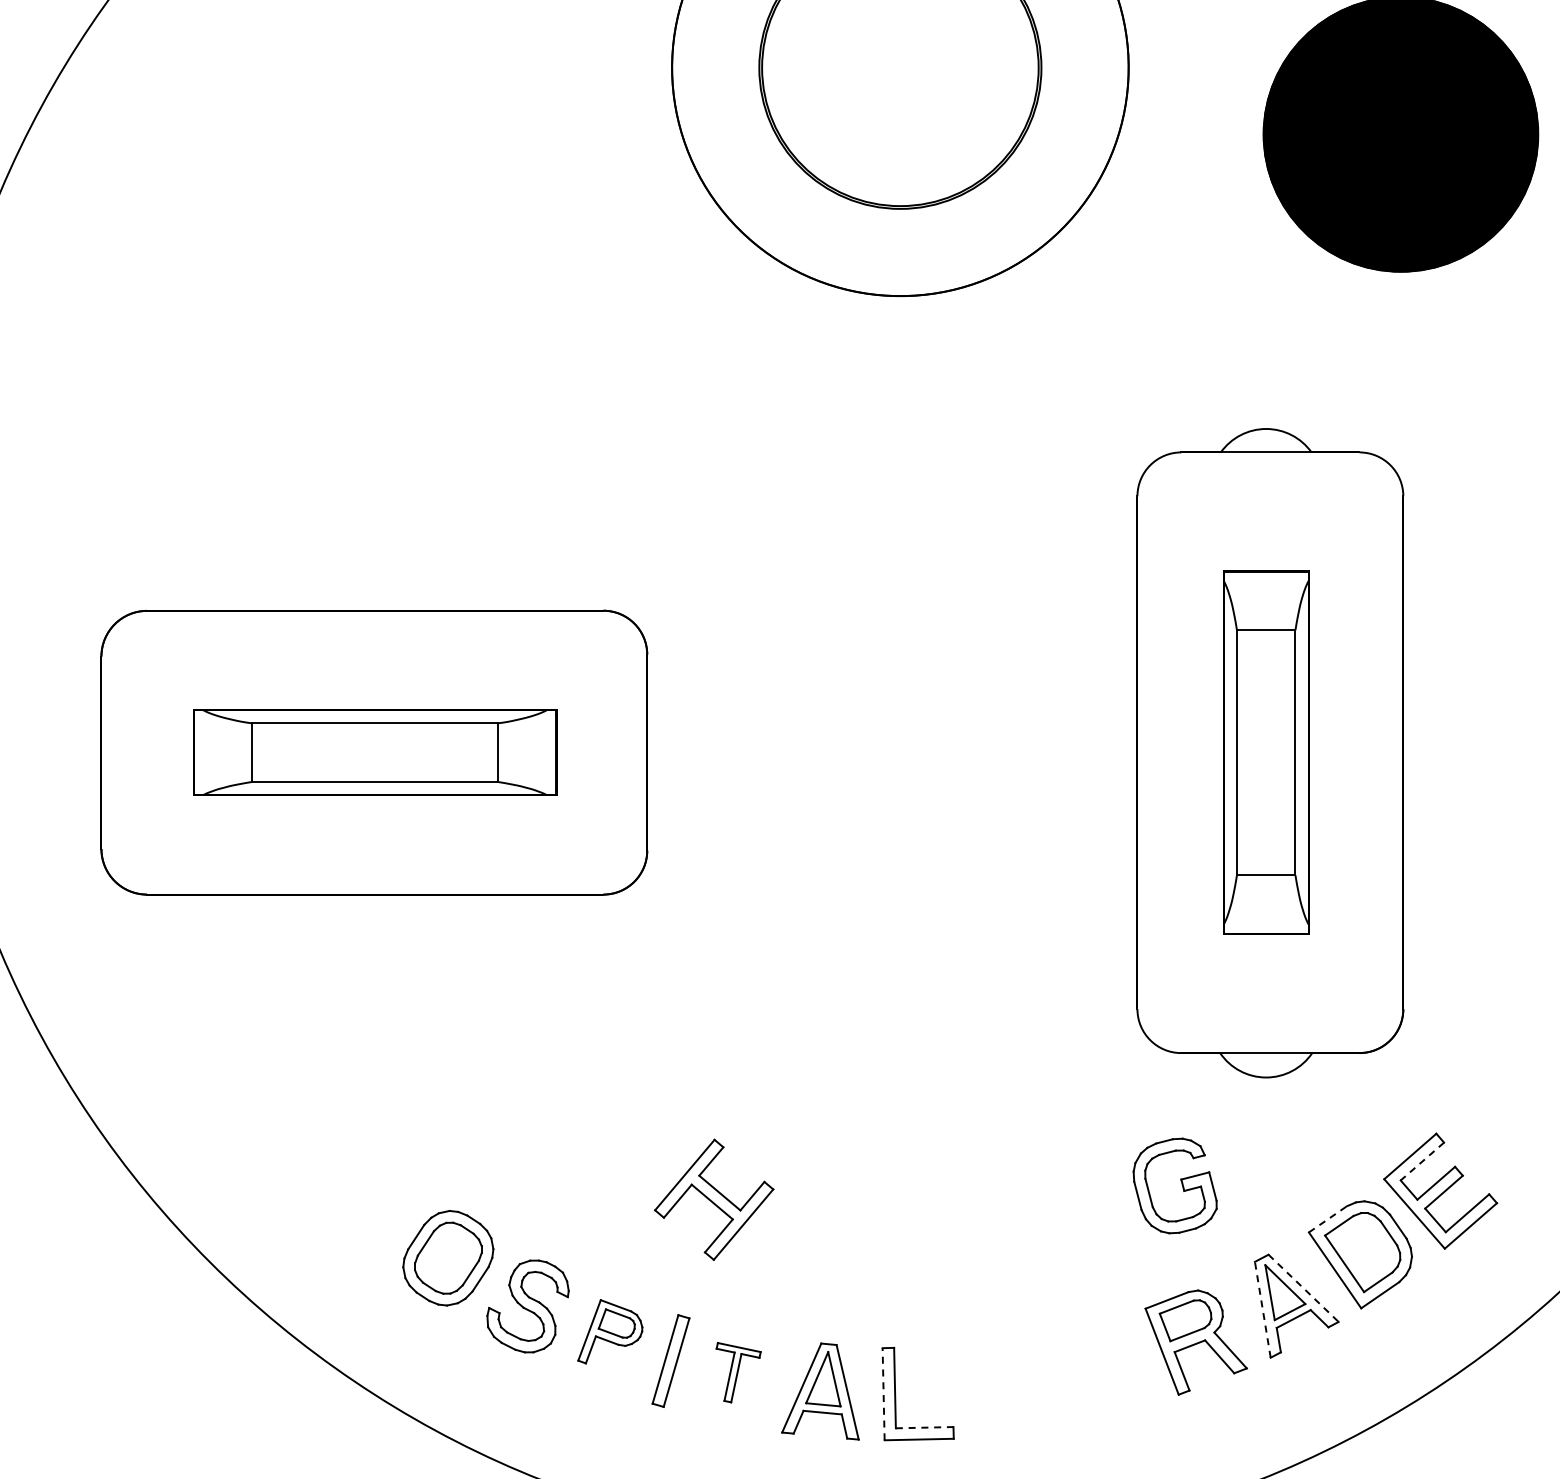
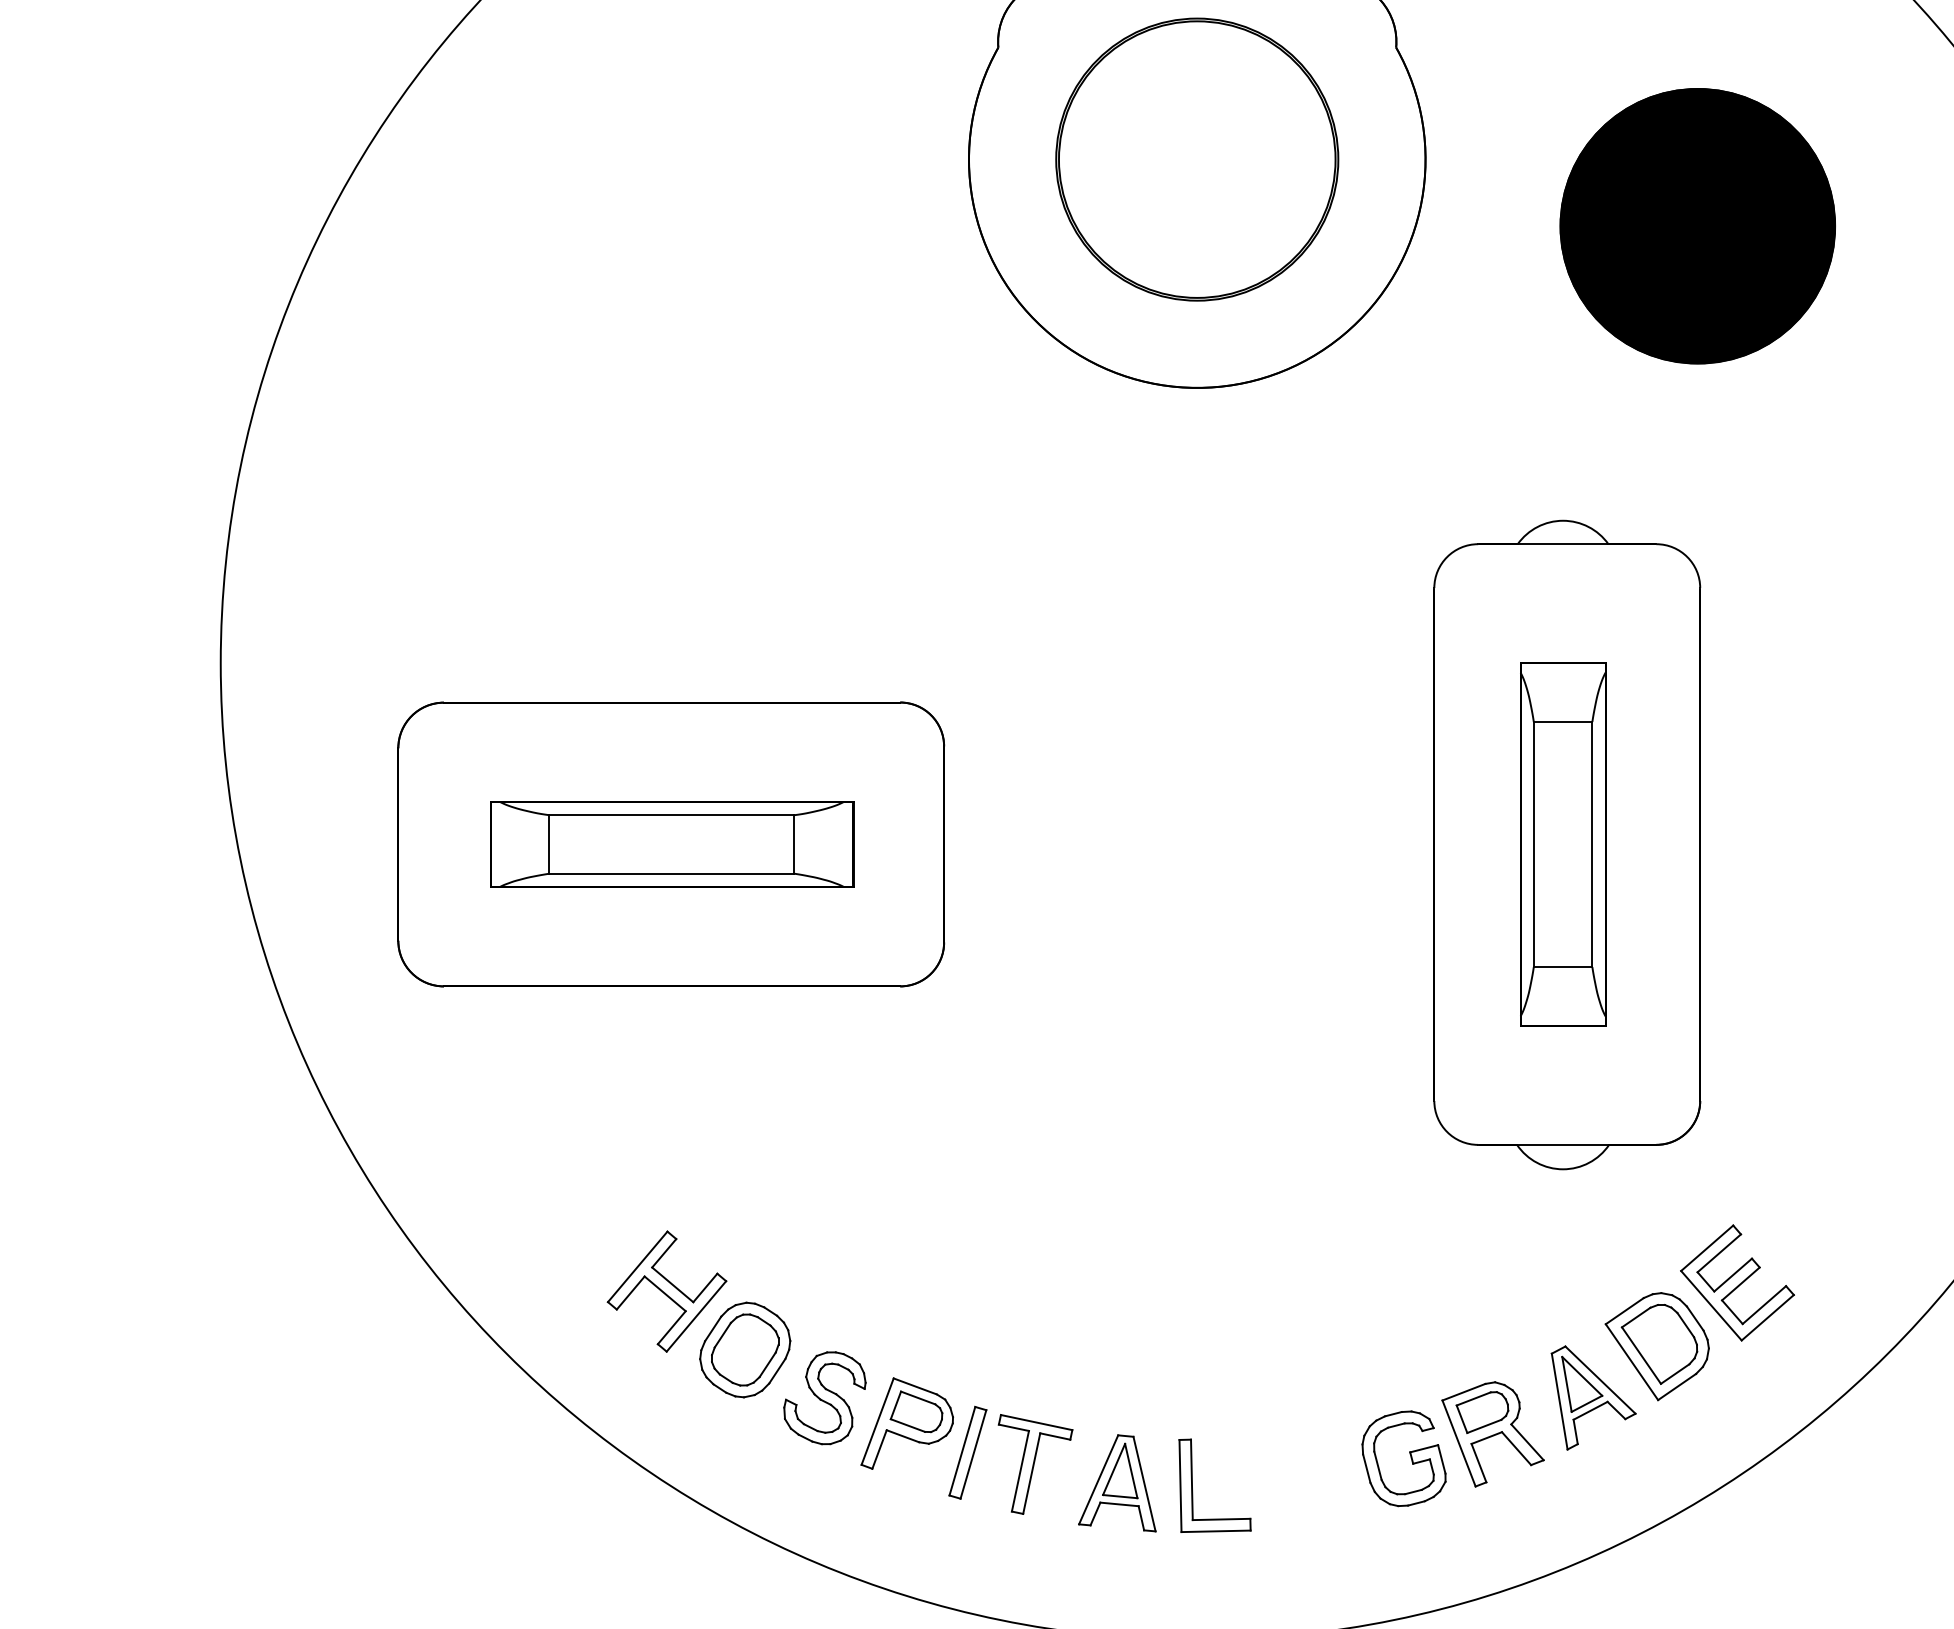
line: (1422, 1161) -> (1719, 1253), dashed -> solid
part: (1181, 1185) -> (1410, 1458), moved
part: (713, 1199) -> (666, 1291), moved
line: (1328, 1218) -> (1625, 1310), dashed -> solid
line: (1303, 1288) -> (1600, 1380), dashed -> solid
line: (1262, 1309) -> (1559, 1401), dashed -> solid
part: (609, 1331) -> (906, 1423), size x1.43
part: (738, 1372) -> (1035, 1464), size x1.67
line: (883, 1393) -> (1180, 1485), dashed -> solid
line: (924, 1427) -> (1221, 1519), dashed -> solid

